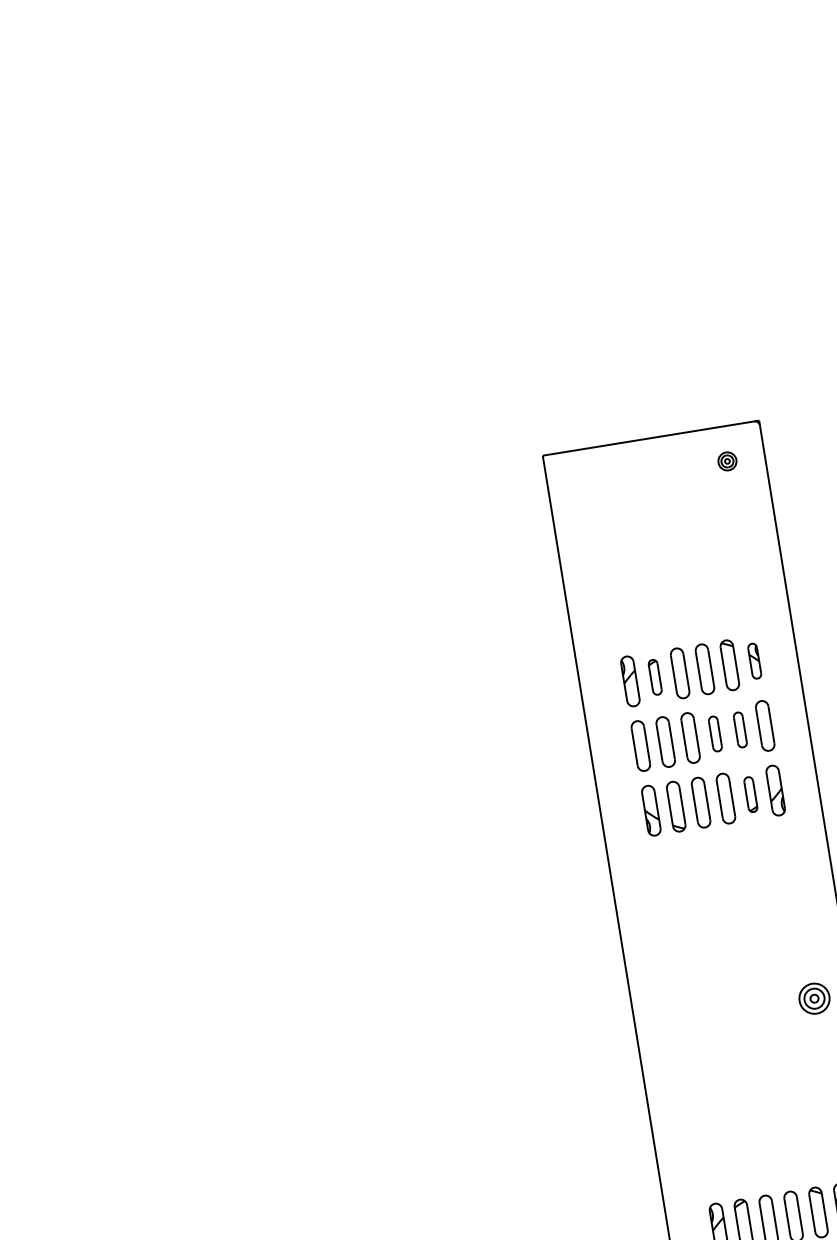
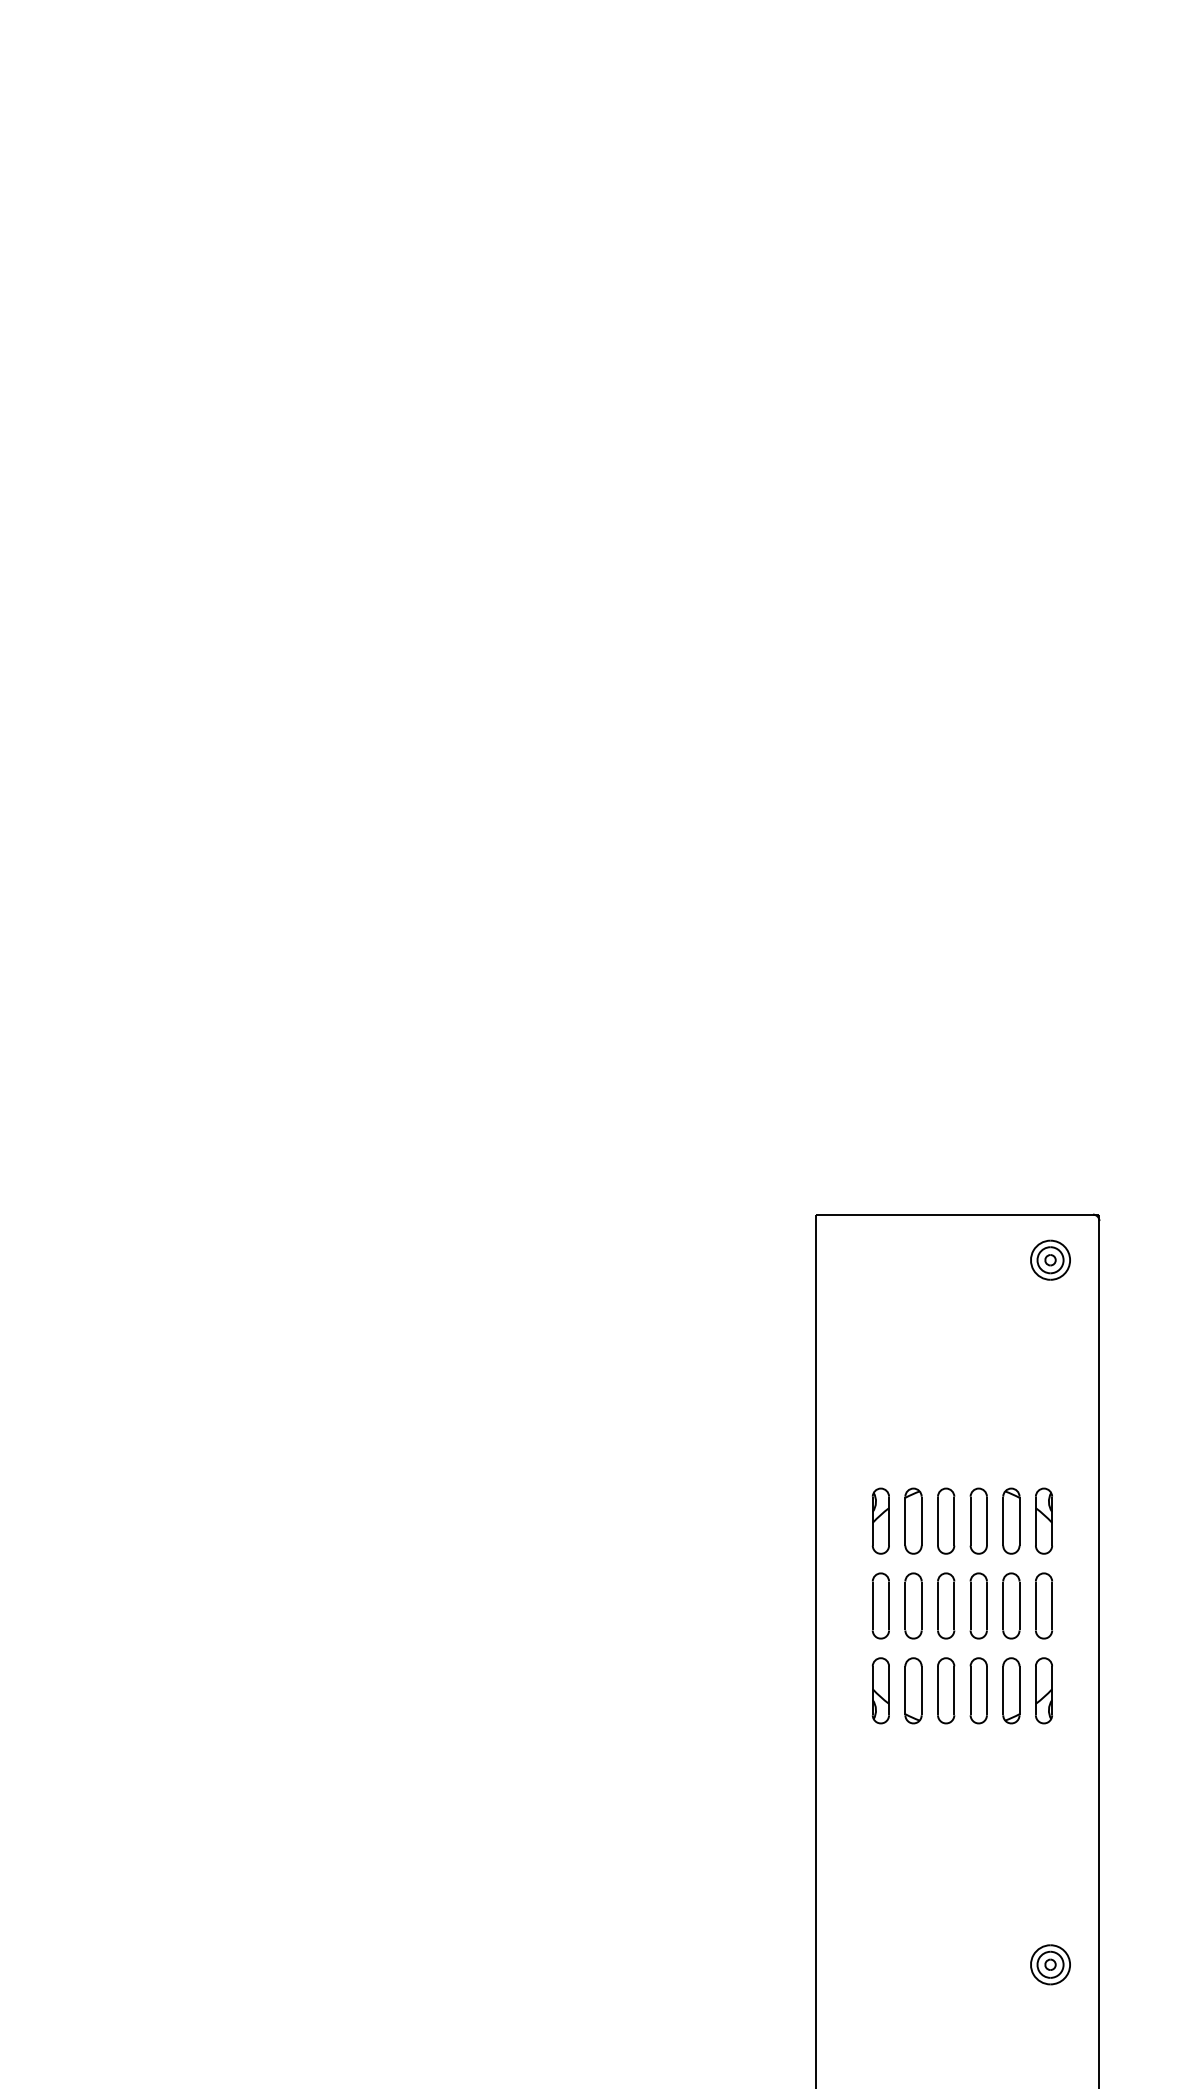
part: (727, 460) -> (1050, 1259), size x1.67
part: (754, 660) -> (1043, 1520), size x1.43
part: (655, 676) -> (913, 1520), size x1.43
part: (740, 729) -> (1011, 1605), size x1.43
part: (715, 733) -> (978, 1605), size x1.43
part: (750, 794) -> (1011, 1690), size x1.43

